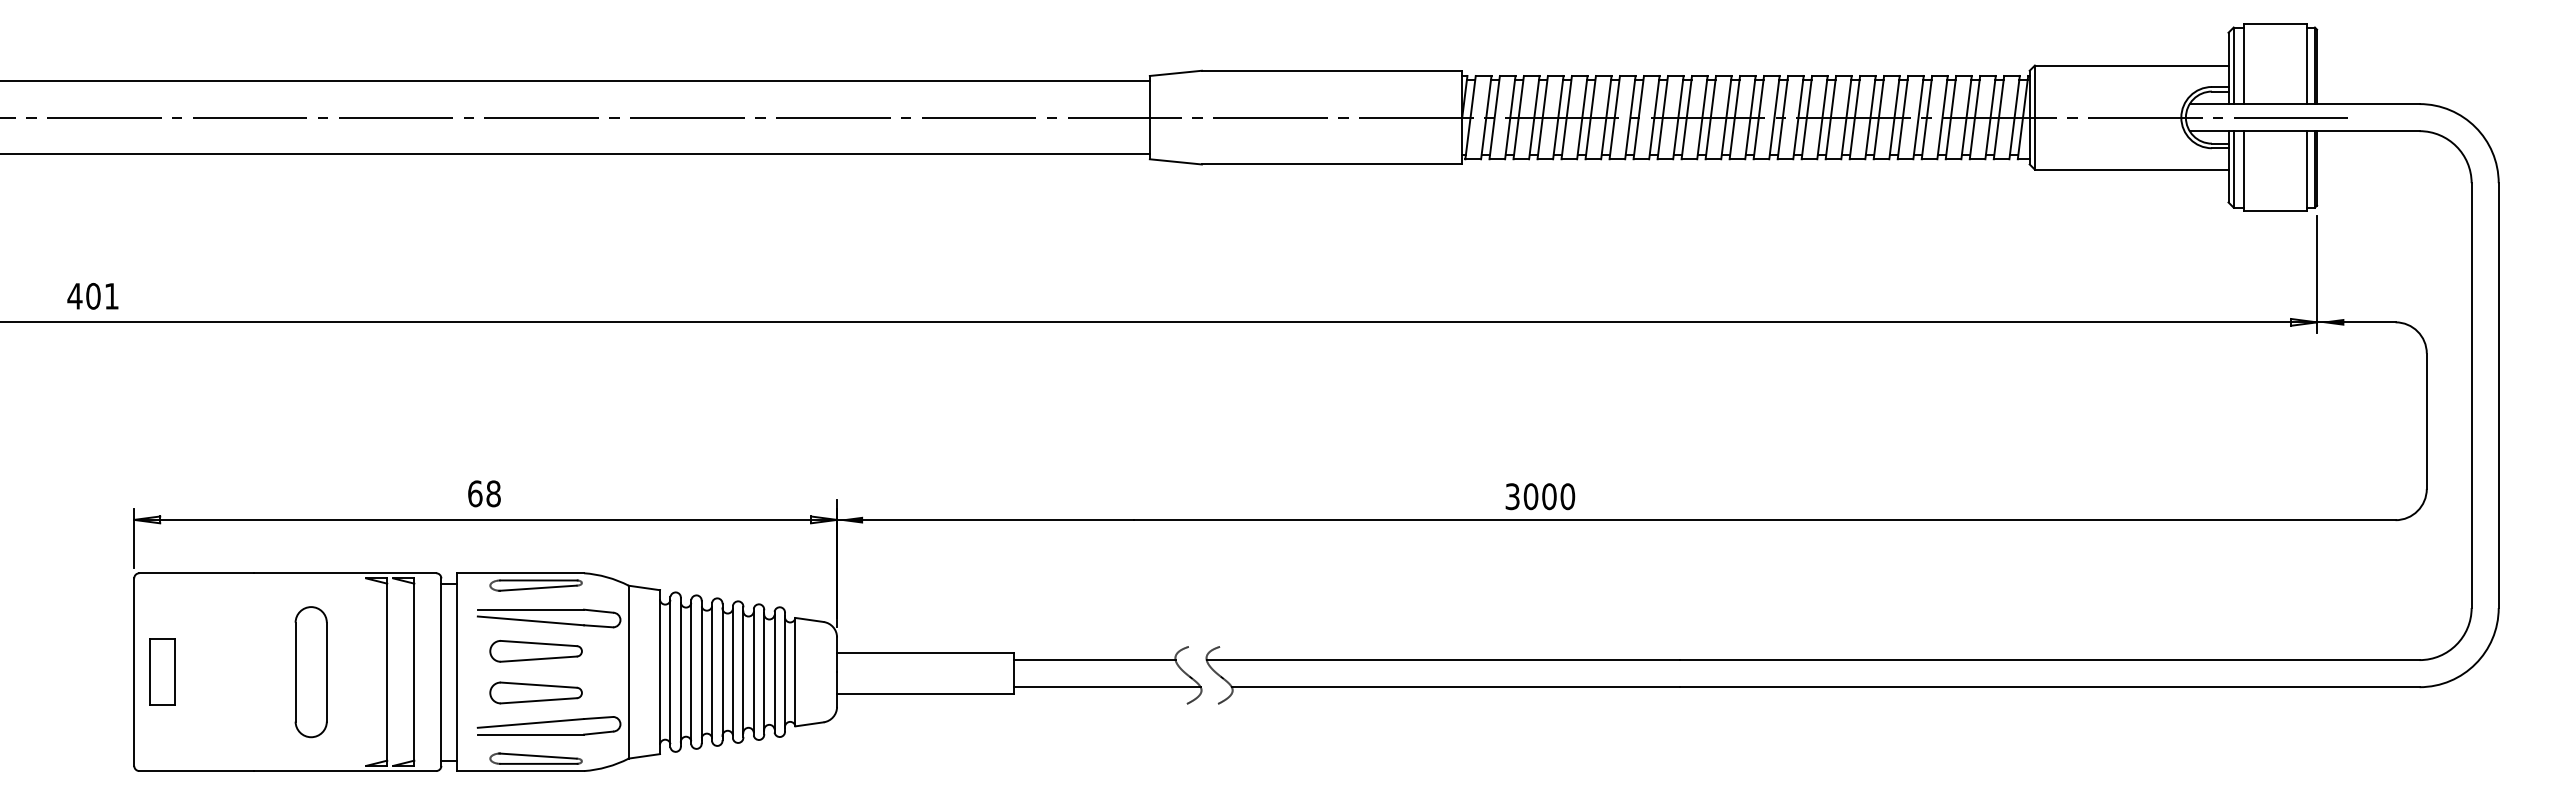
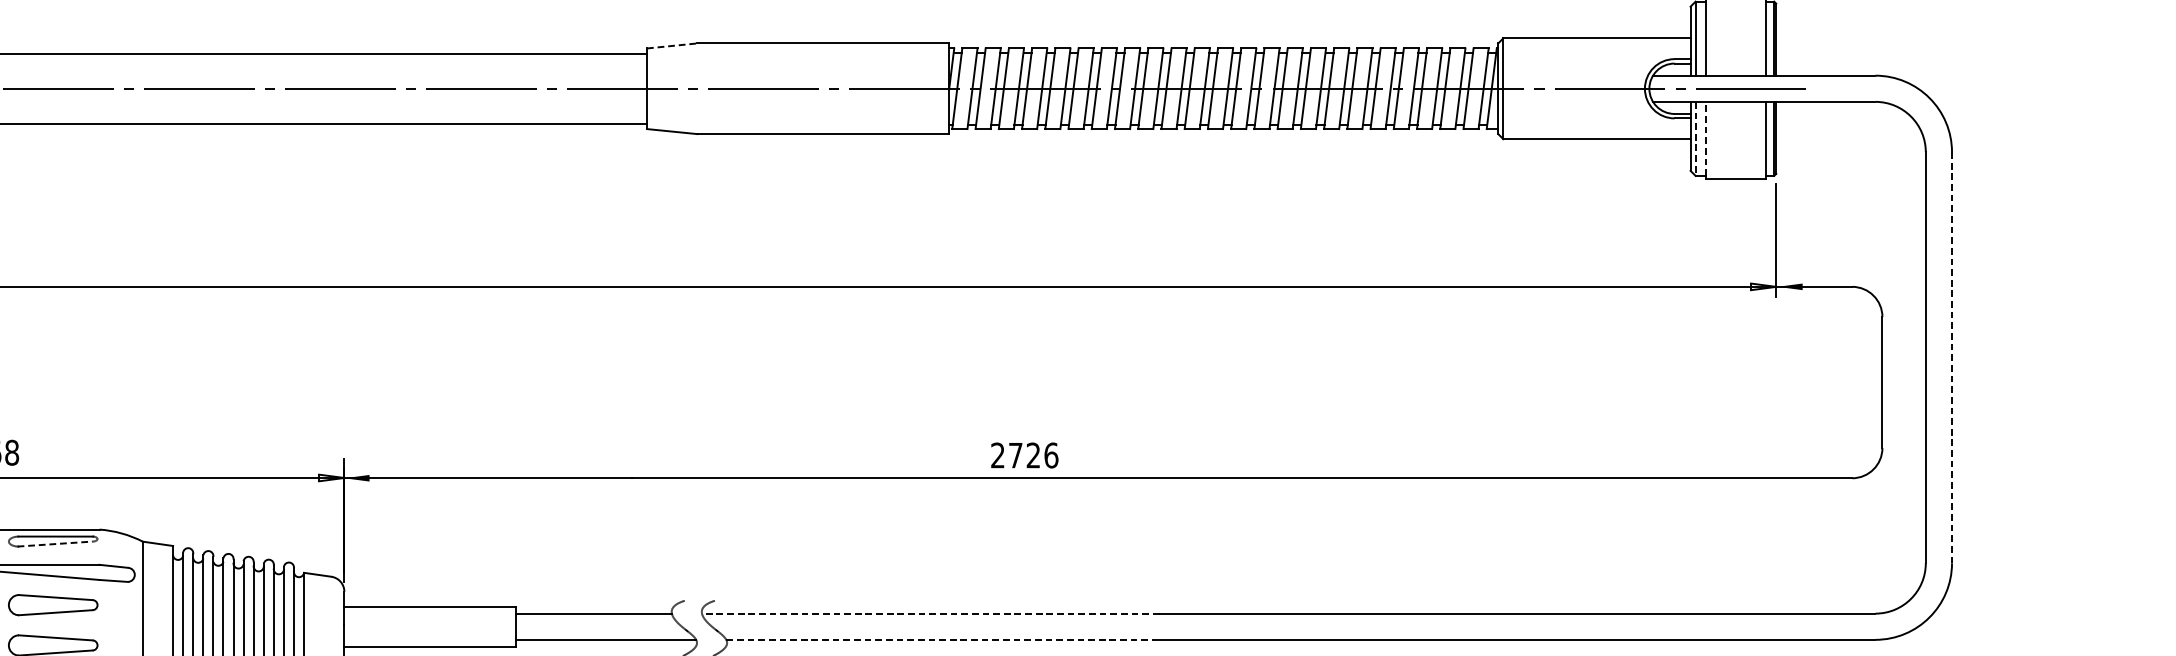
line: (1176, 73) -> (672, 46), solid -> dashed
line: (2244, 168) -> (1706, 138), solid -> dashed
line: (2233, 169) -> (1695, 138), solid -> dashed
line: (2498, 395) -> (1951, 357), solid -> dashed
text: (1540, 496) -> (1024, 455), 3000 -> 2726
line: (537, 588) -> (54, 544), solid -> dashed
line: (1442, 660) -> (930, 614), solid -> dashed
line: (1455, 687) -> (942, 640), solid -> dashed

